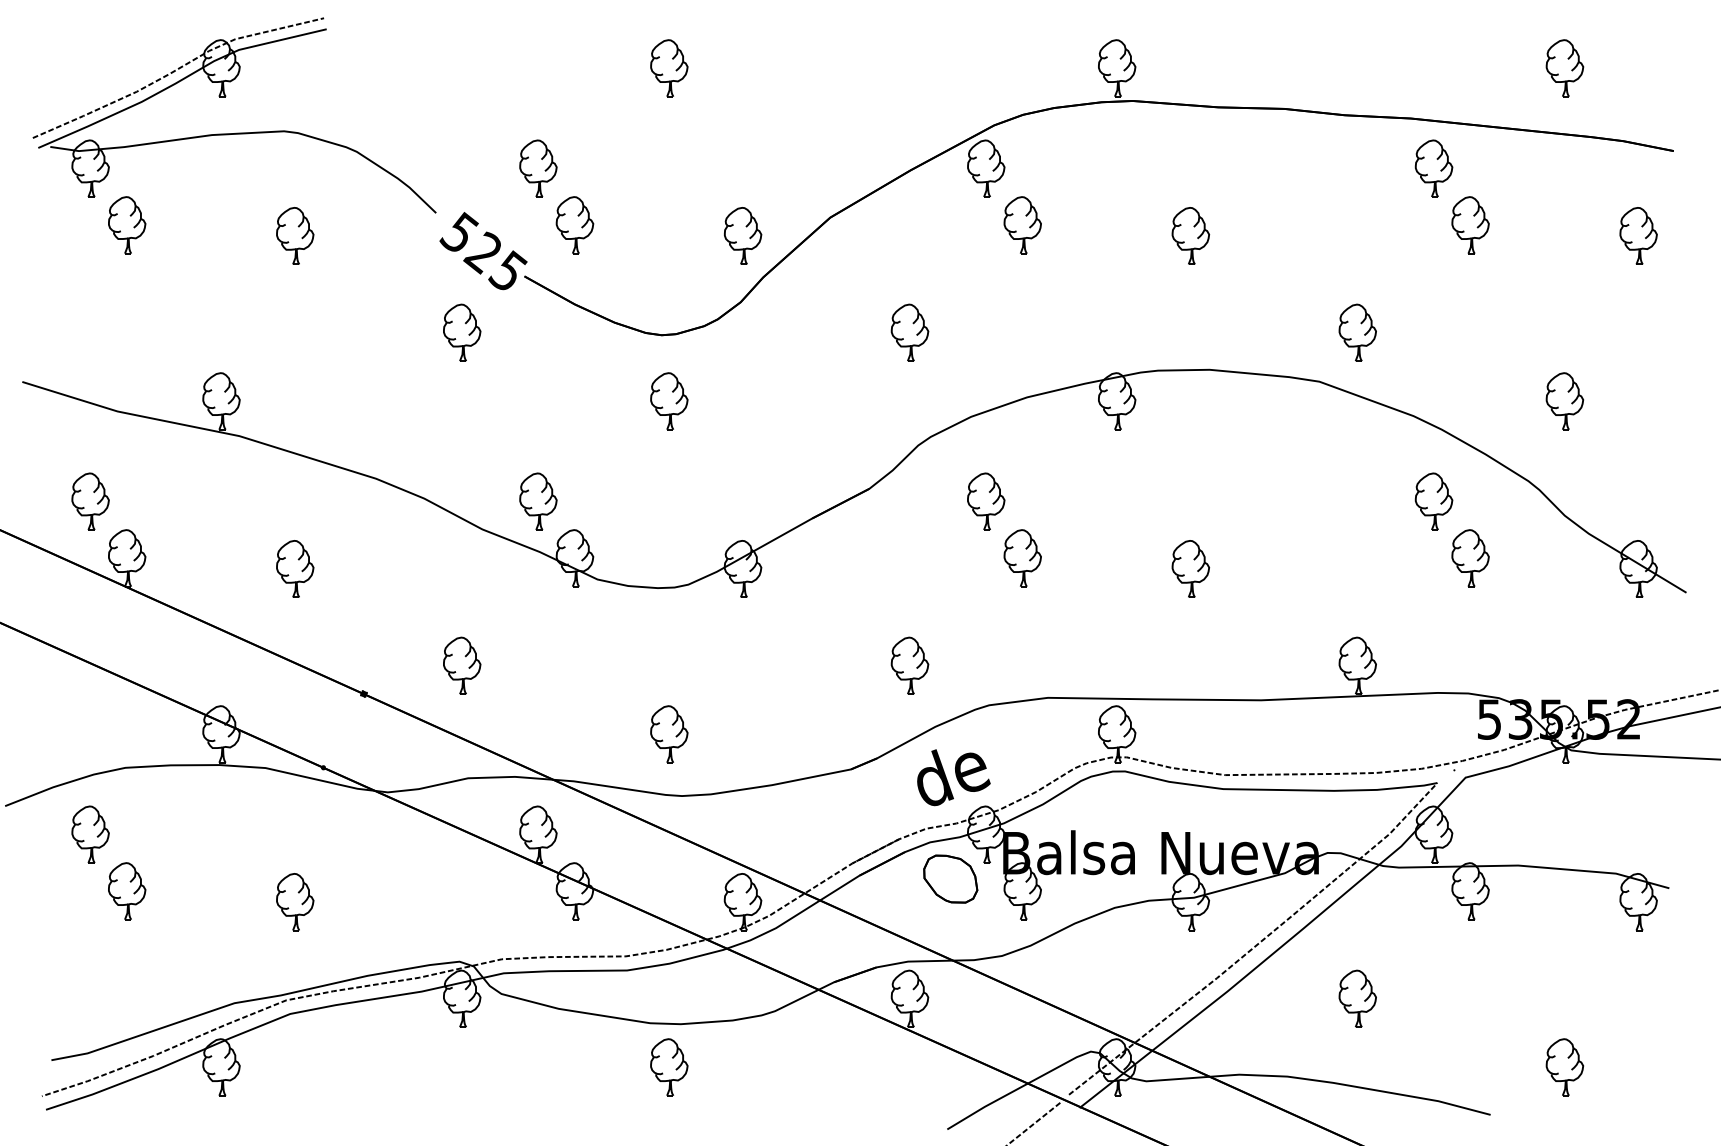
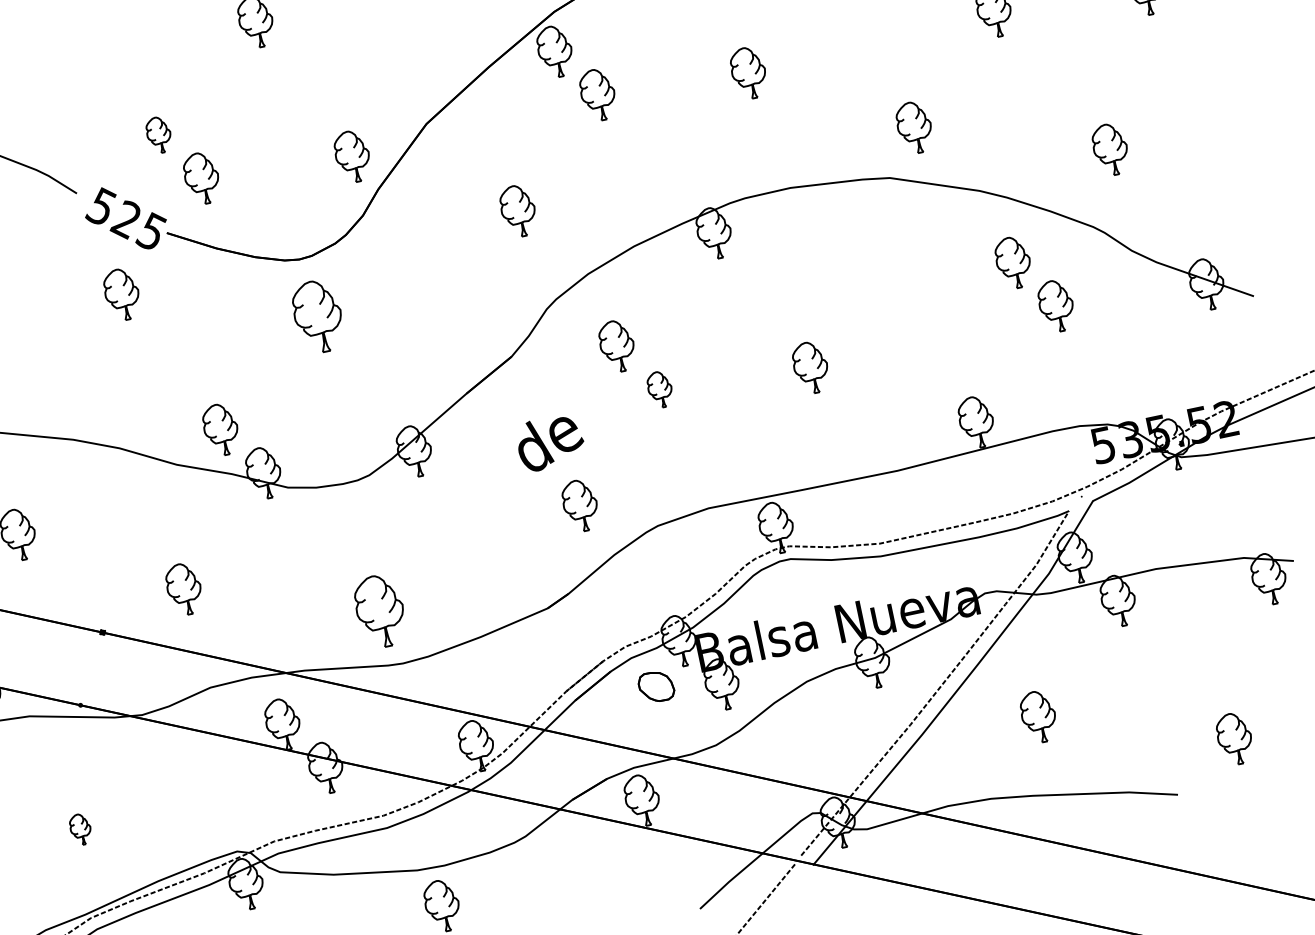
part: (538, 168) -> (159, 134), size x0.7
part: (669, 401) -> (318, 316), size x1.4
part: (1022, 558) -> (660, 389), size x0.7
part: (669, 734) -> (380, 611), size x1.4
text: (953, 777) -> (550, 442), moved
part: (950, 878) -> (656, 686), size x0.7
part: (295, 902) -> (80, 829), size x0.6

